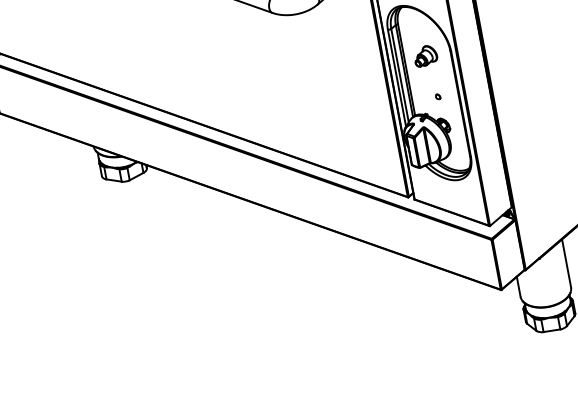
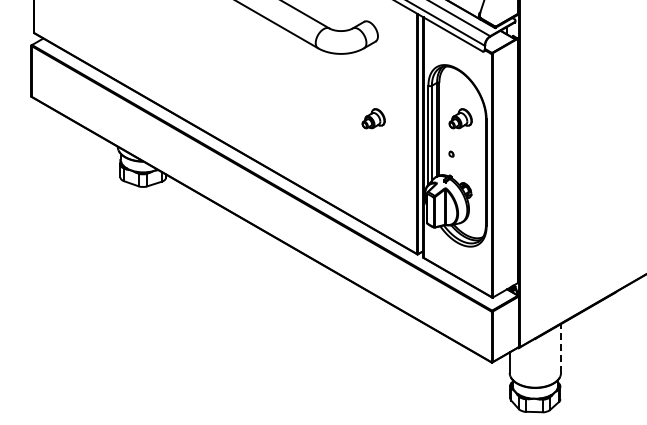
part: (339, 71) -> (373, 118), added
part: (438, 96) -> (451, 153), moved
line: (567, 263) -> (561, 348), solid -> dashed

